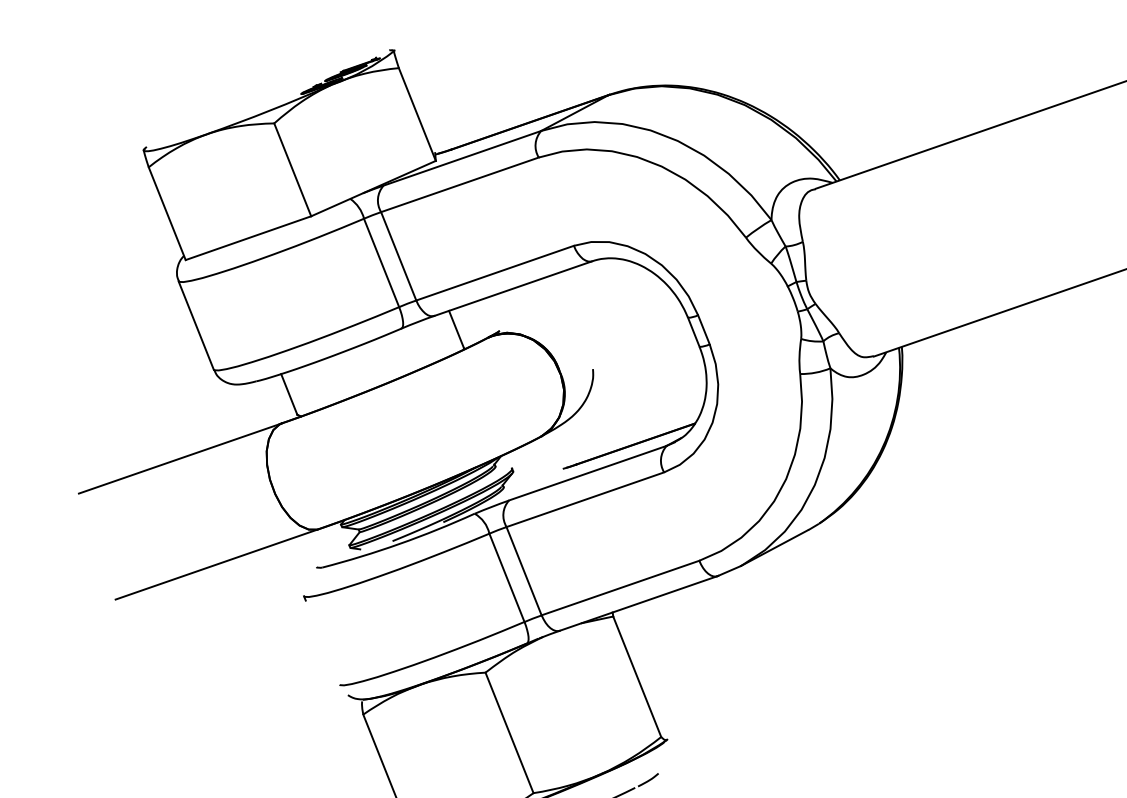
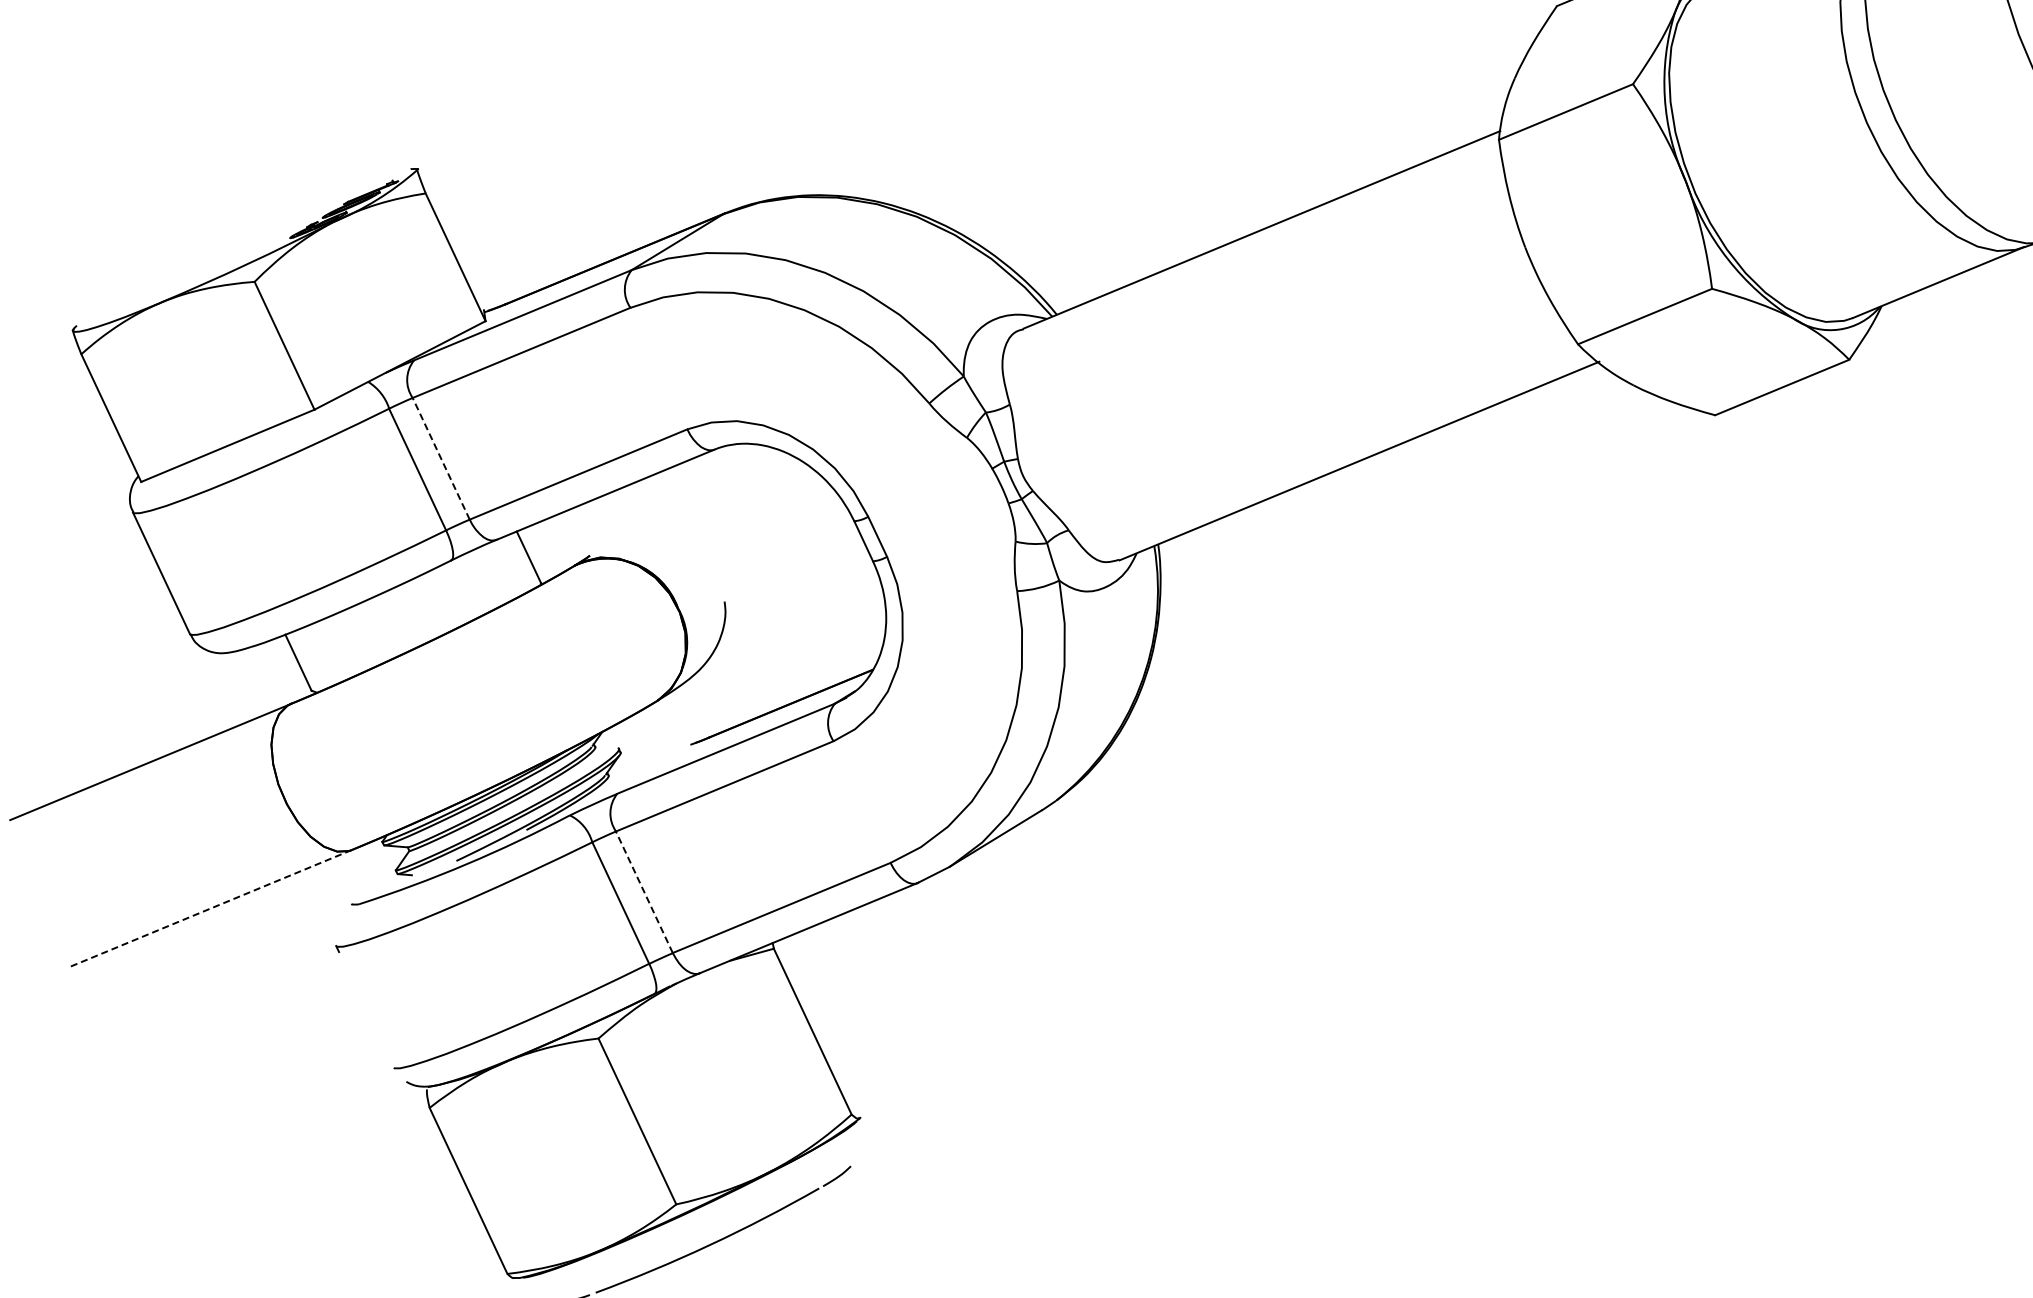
line: (398, 256) -> (441, 458), solid -> dashed
line: (217, 564) -> (211, 908), solid -> dashed
line: (524, 570) -> (644, 891), solid -> dashed

